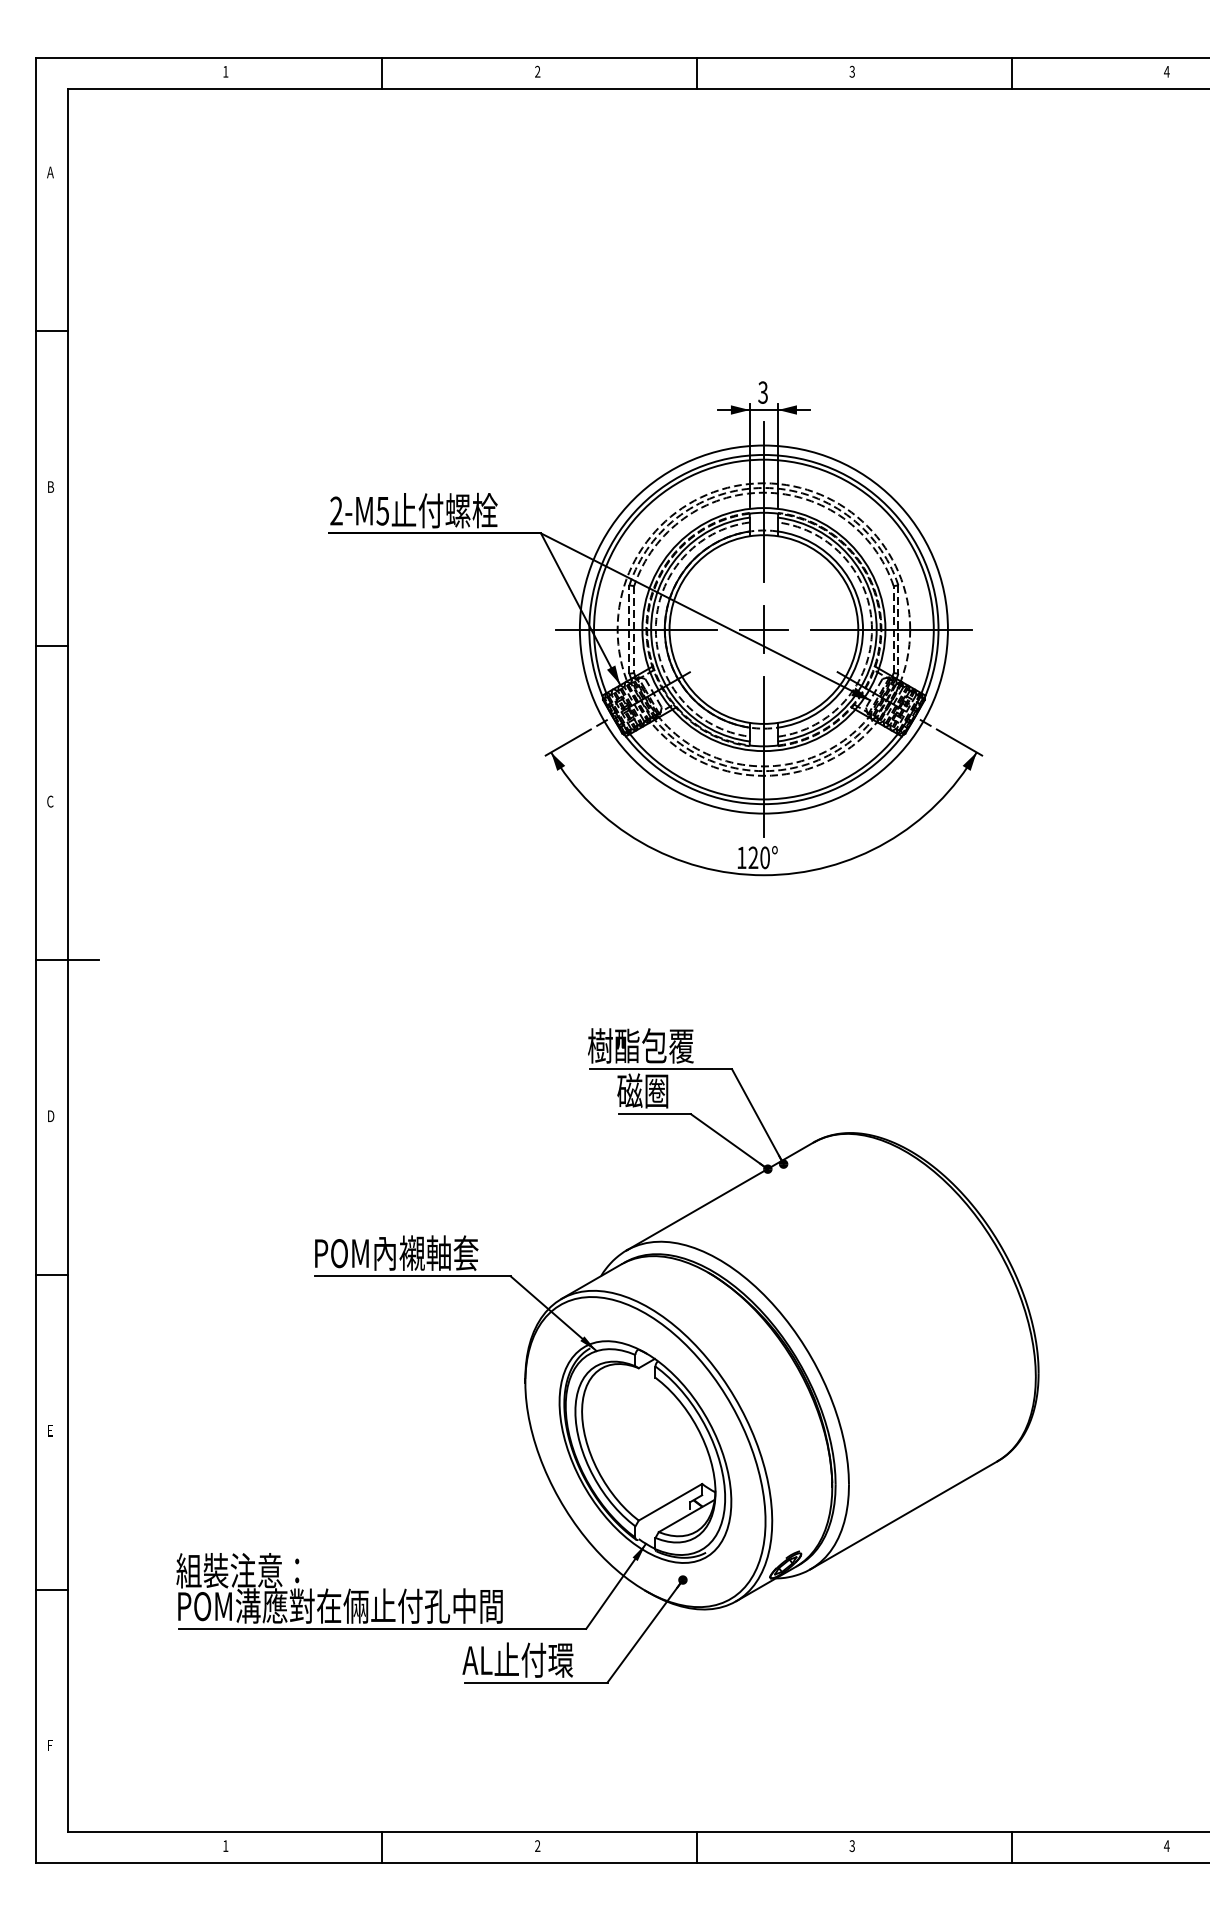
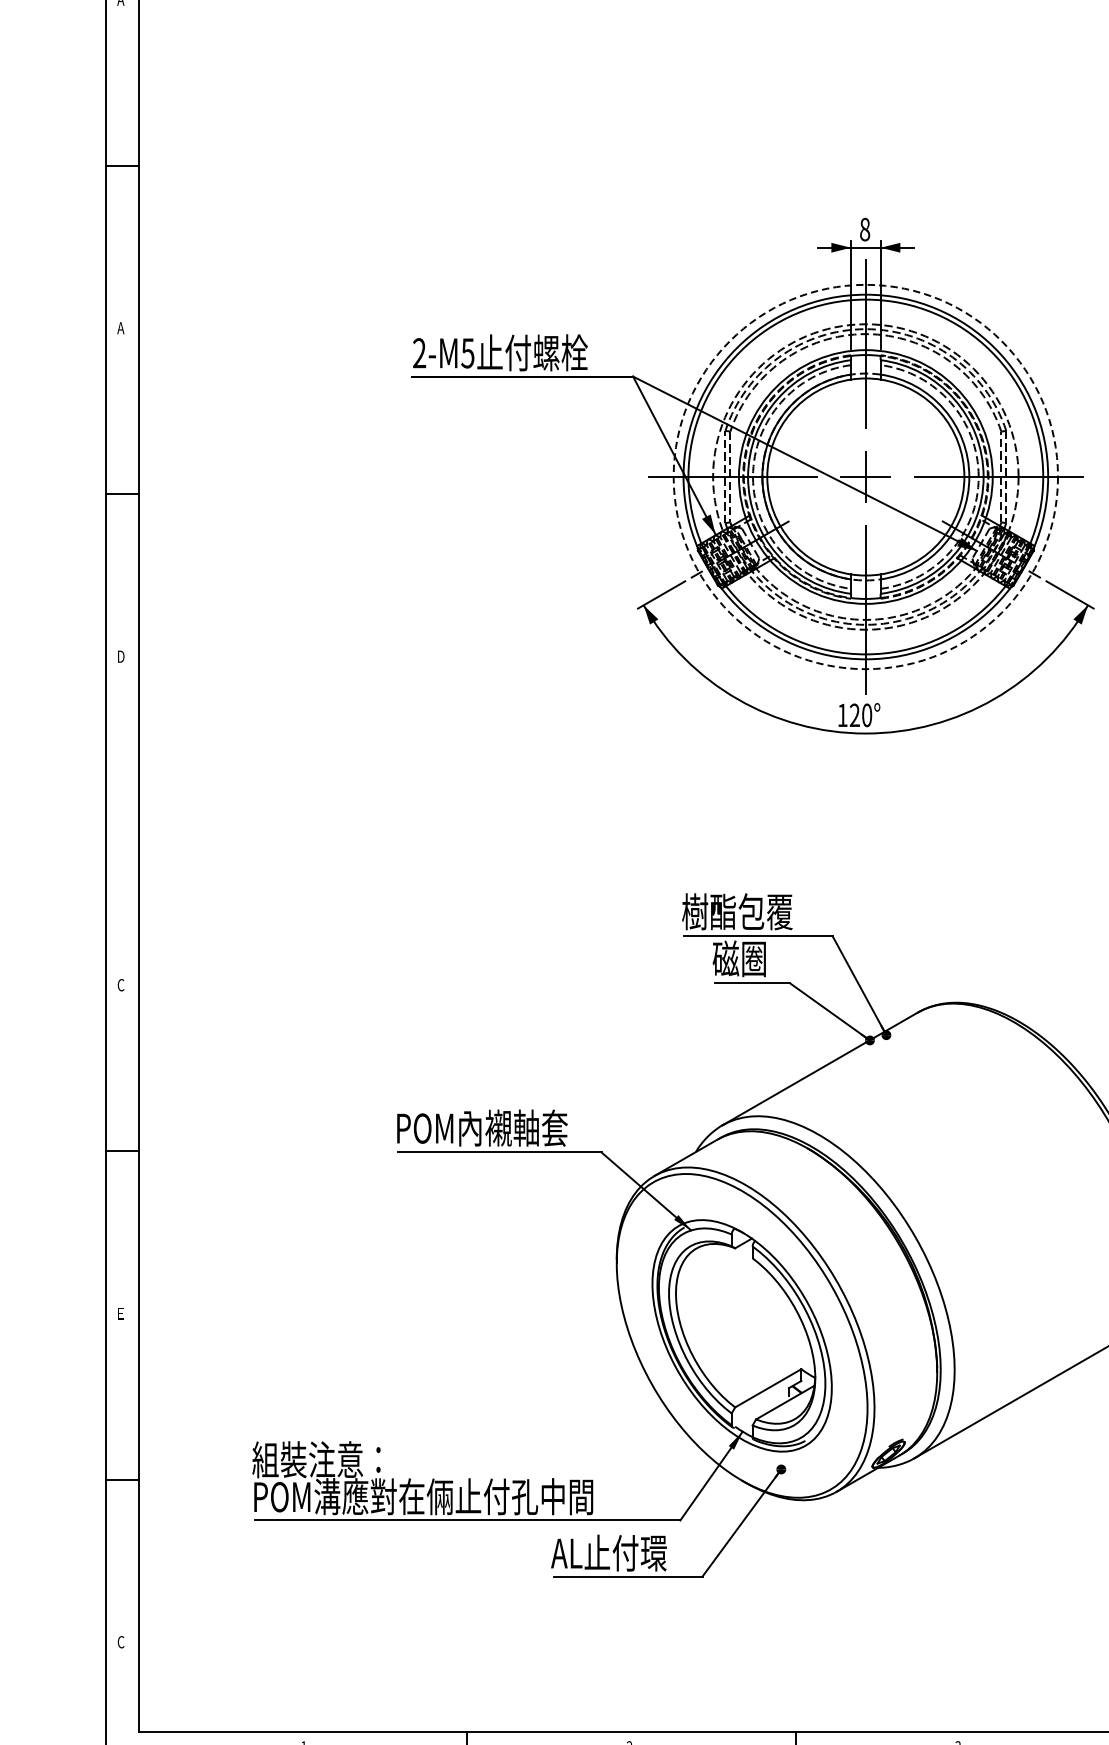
text: (762, 392) -> (864, 229), 3 -> 8
text: (50, 486) -> (120, 327), B -> A
circle: (763, 629) -> (865, 476), solid -> dashed
text: (50, 801) -> (120, 656), C -> D
line: (67, 960) -> (138, 822), removed
text: (50, 1116) -> (120, 985), D -> C
text: (50, 1745) -> (120, 1642), F -> C

